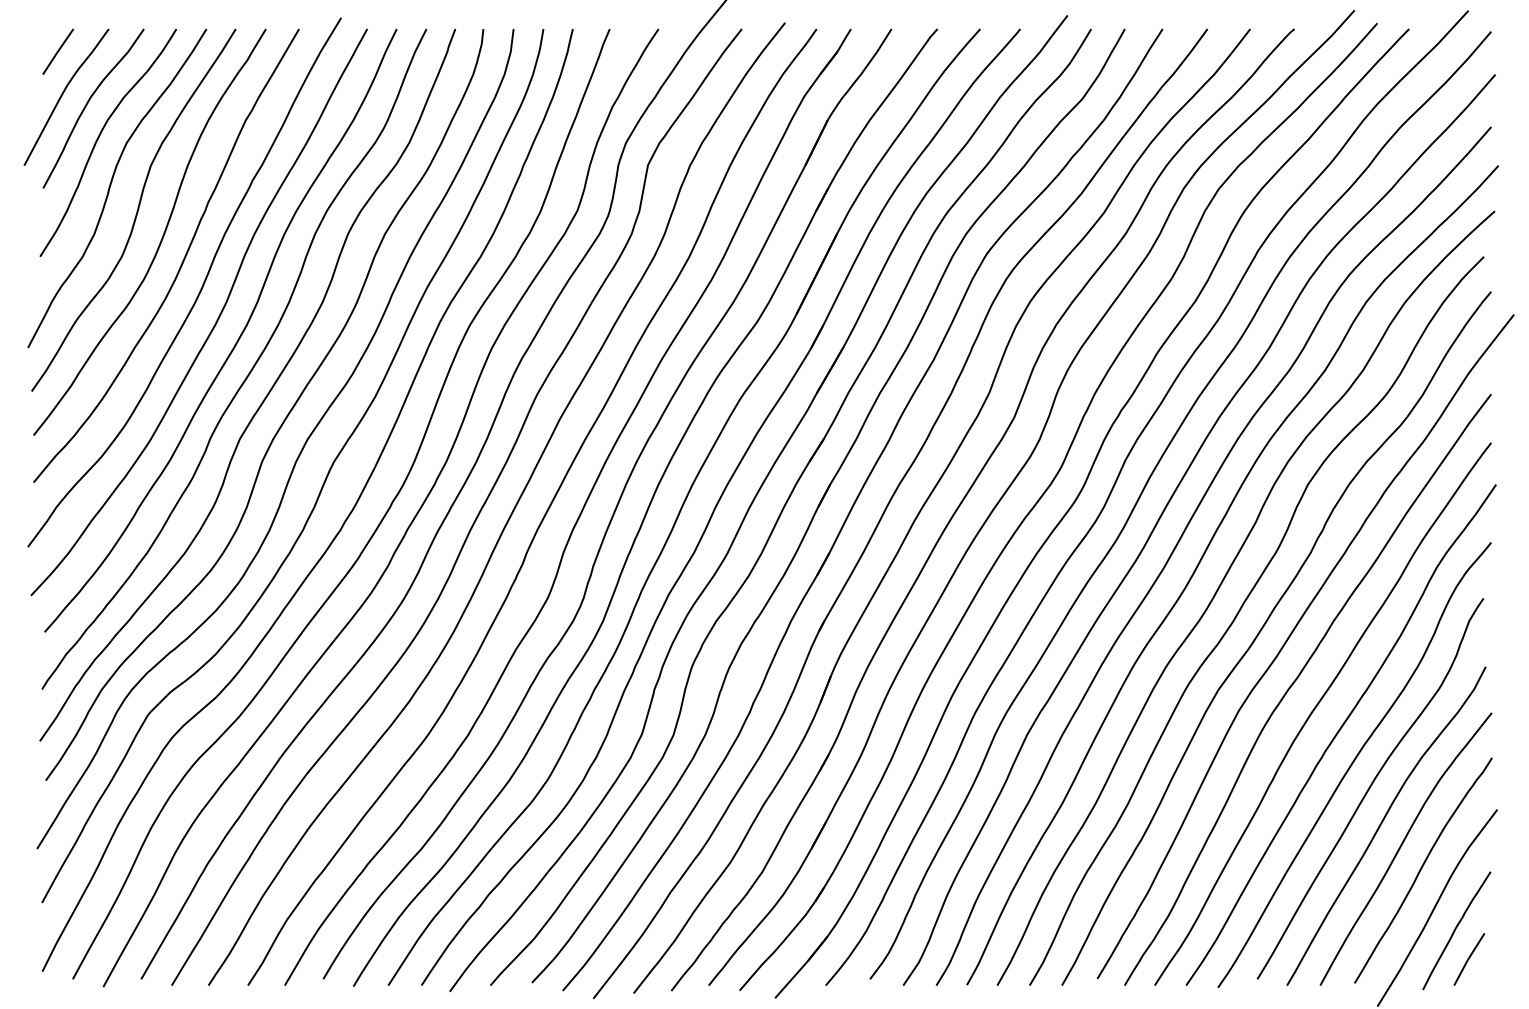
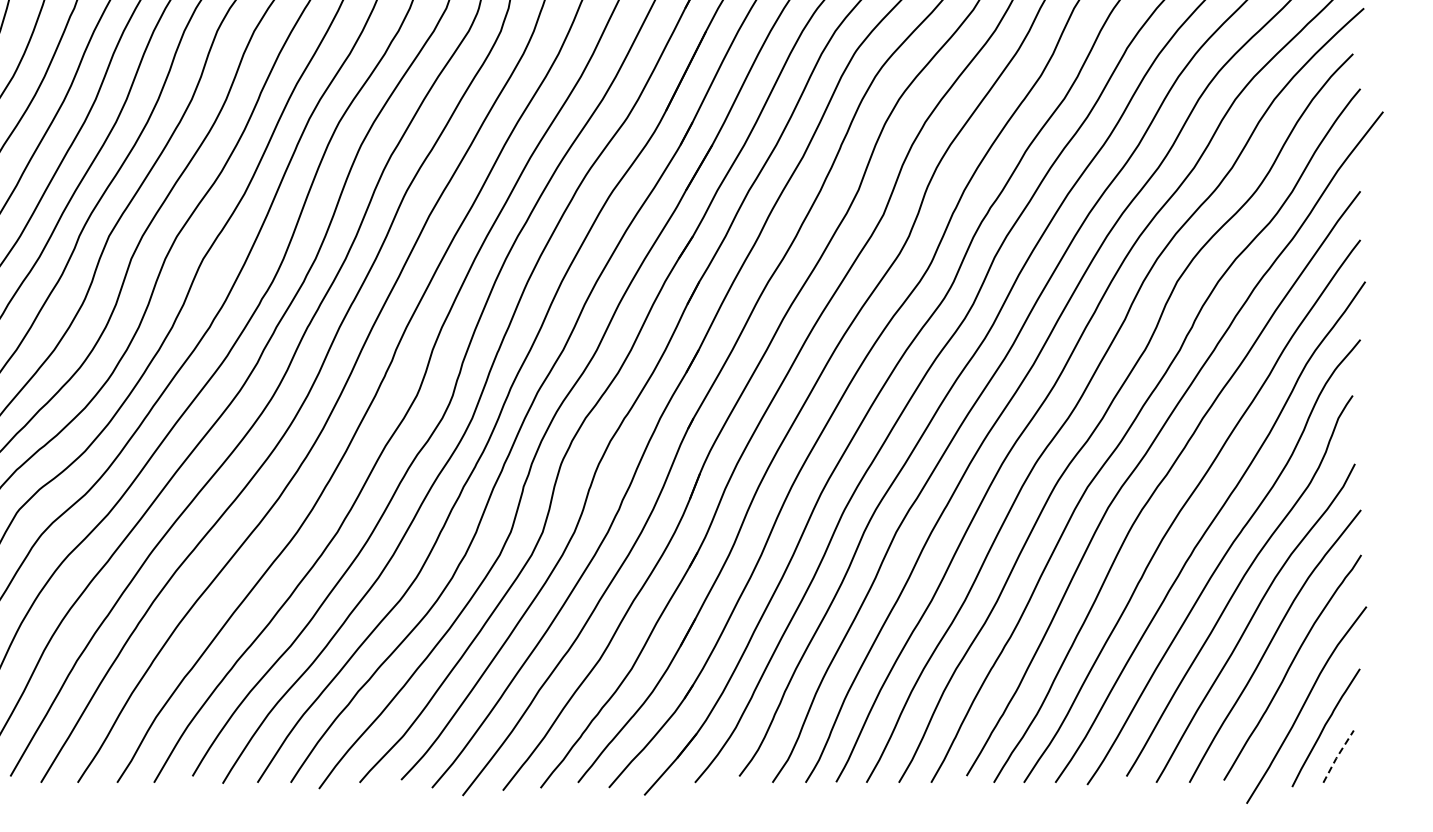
line: (1468, 958) -> (1337, 755), solid -> dashed

